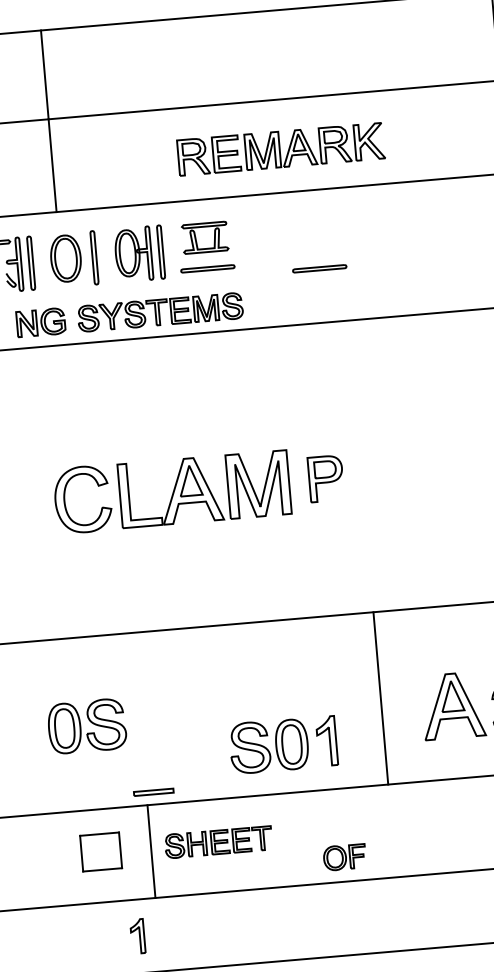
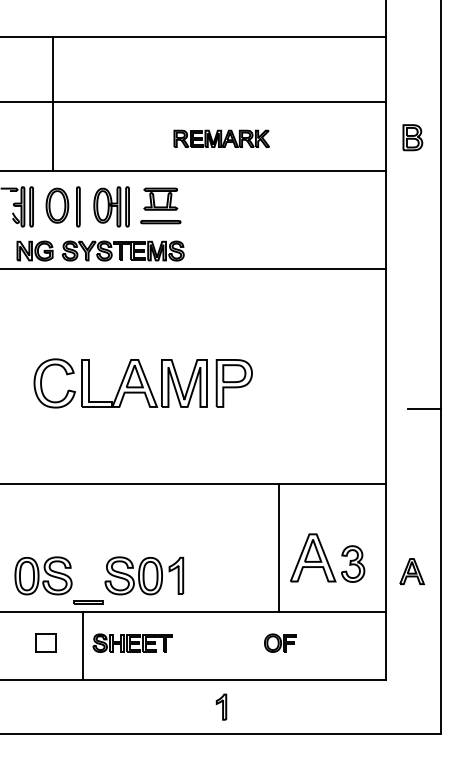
part: (280, 148) -> (221, 138), size x0.62
line: (319, 269) -> (242, 229), removed
part: (325, 478) -> (233, 383), size x1.43
line: (380, 697) -> (278, 547), moved
part: (87, 725) -> (43, 575), moved
part: (283, 744) -> (144, 575), moved
part: (100, 851) -> (45, 642), size x0.71
part: (345, 856) -> (280, 642), moved
part: (137, 935) -> (221, 706), moved

